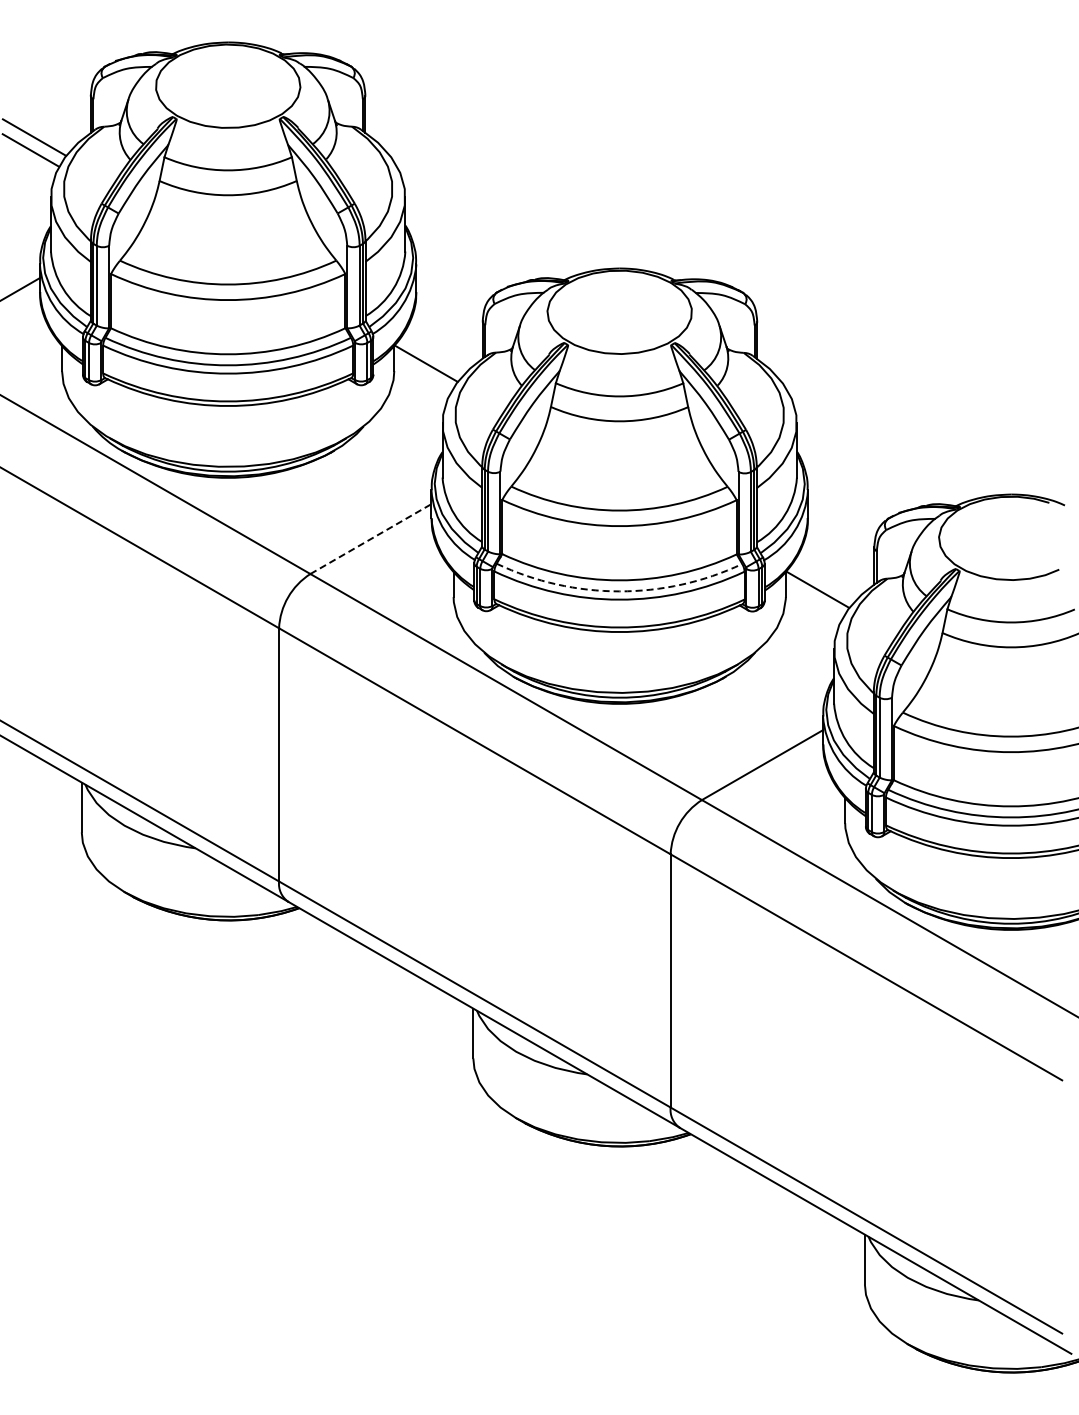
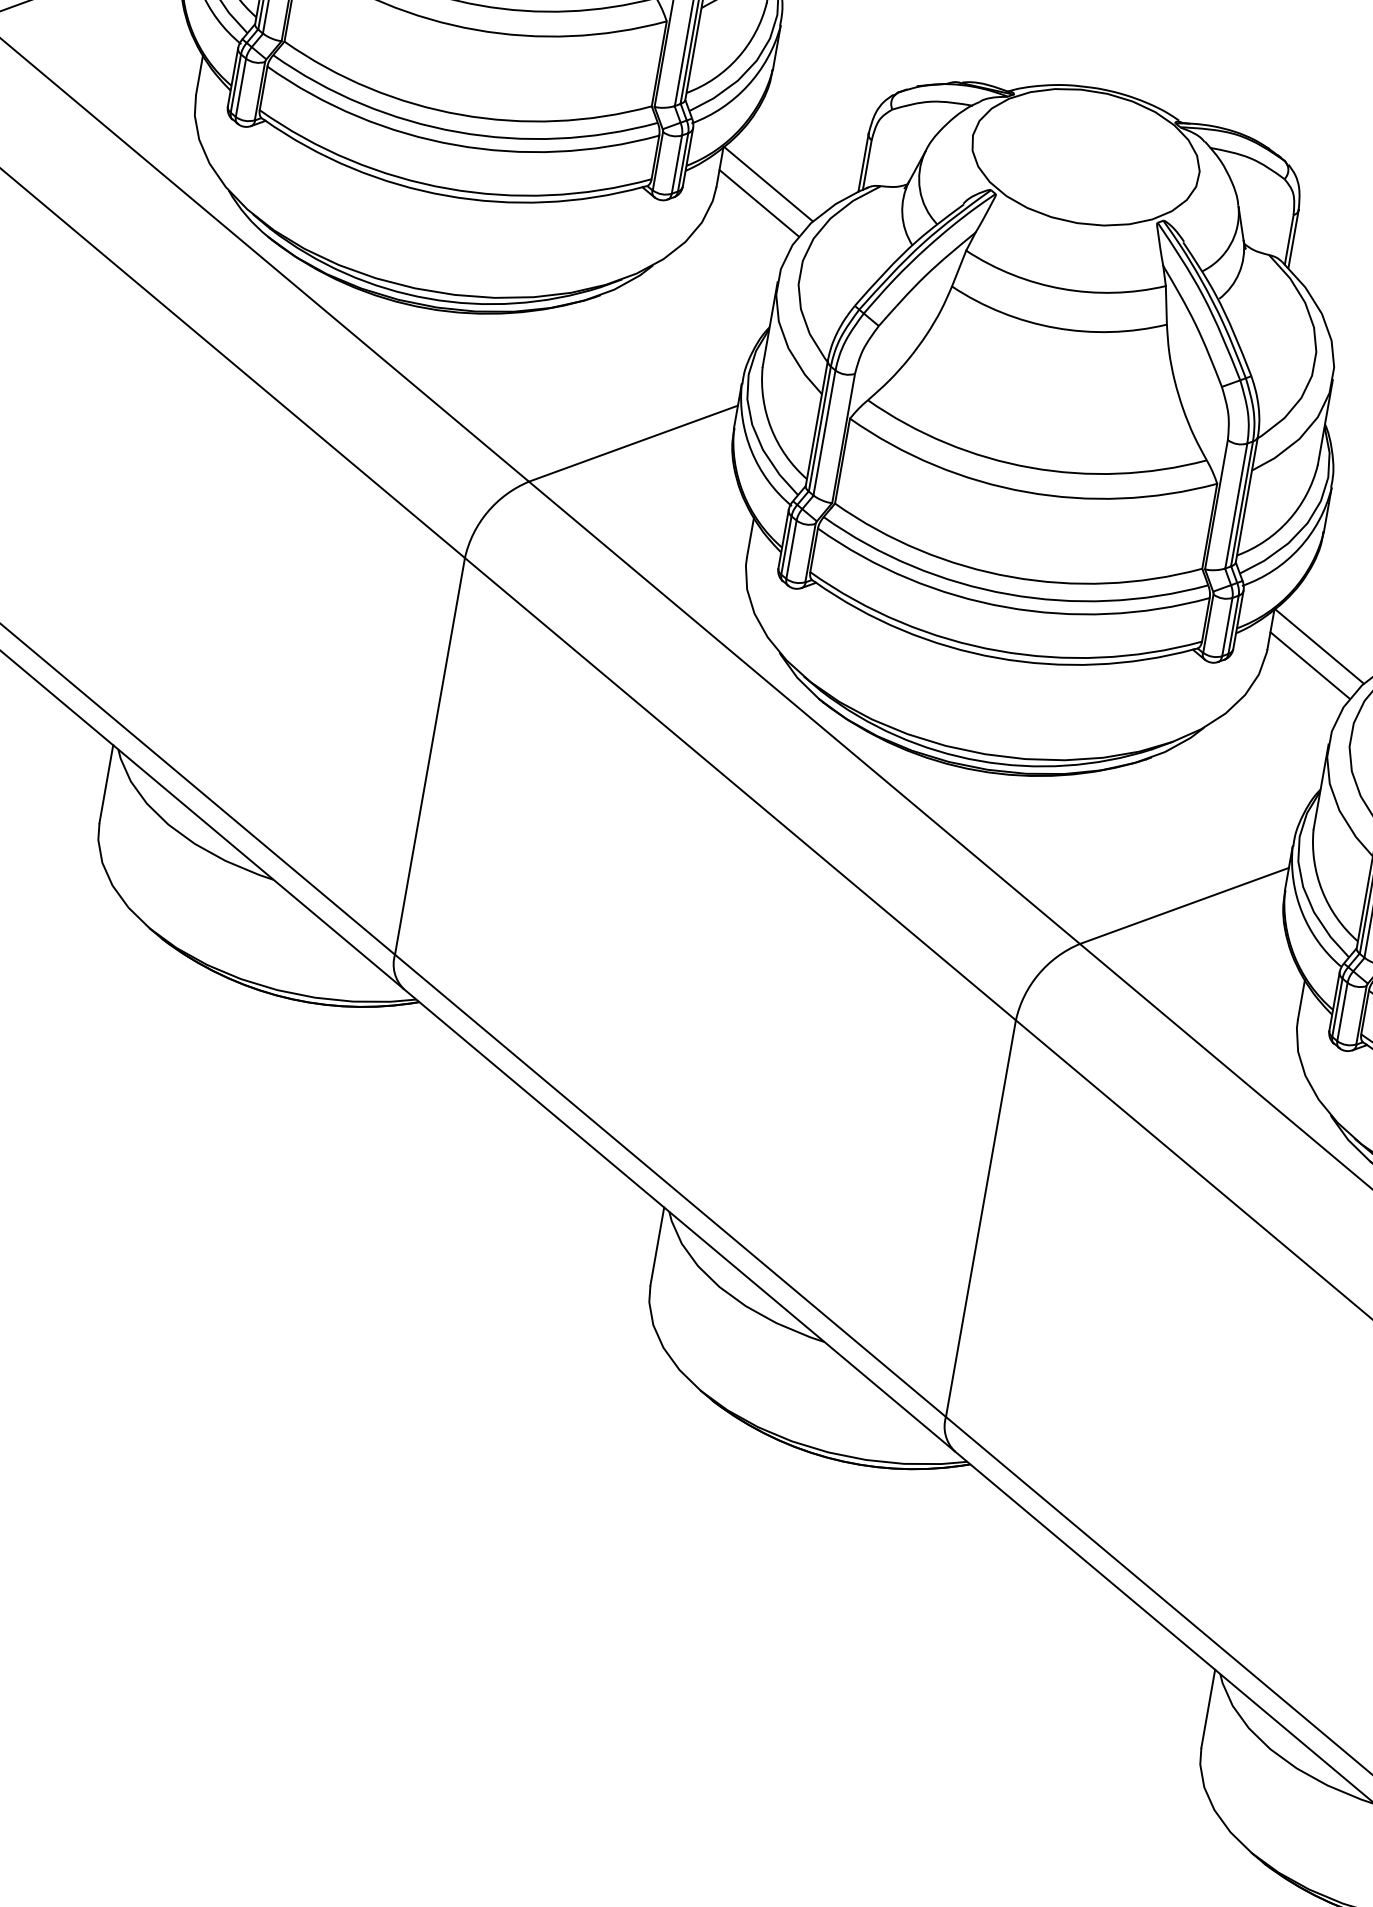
line: (422, 376) -> (759, 203), added
line: (370, 539) -> (632, 444), dashed -> solid
arc: (619, 591) -> (1008, 594), dashed -> solid
line: (813, 602) -> (1309, 665), added

